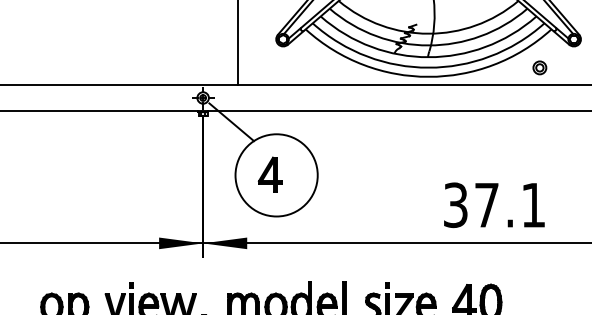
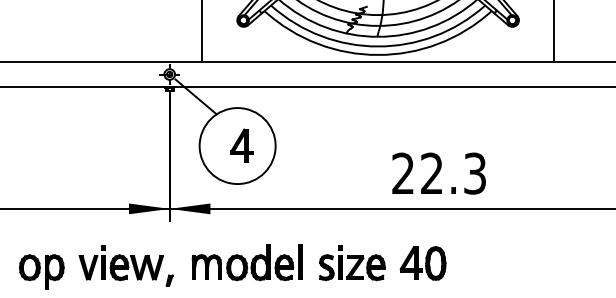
part: (539, 67) -> (480, 46), removed
part: (269, 174) -> (241, 145), moved
text: (493, 205) -> (438, 173), 37.1 -> 22.3

